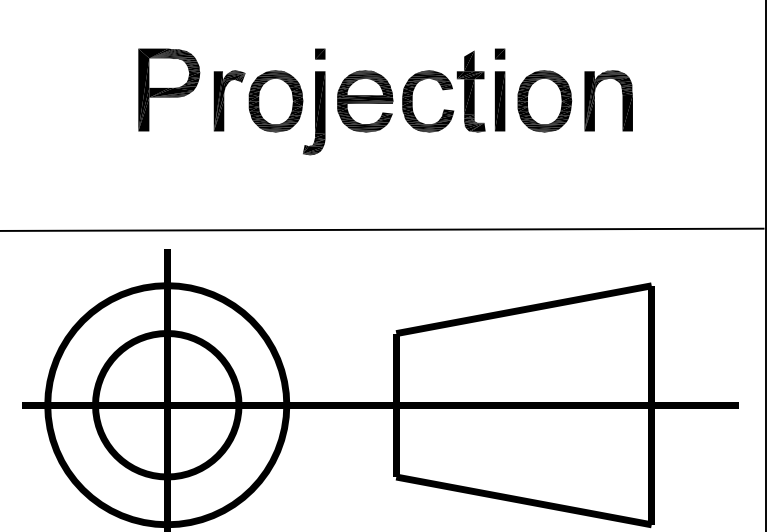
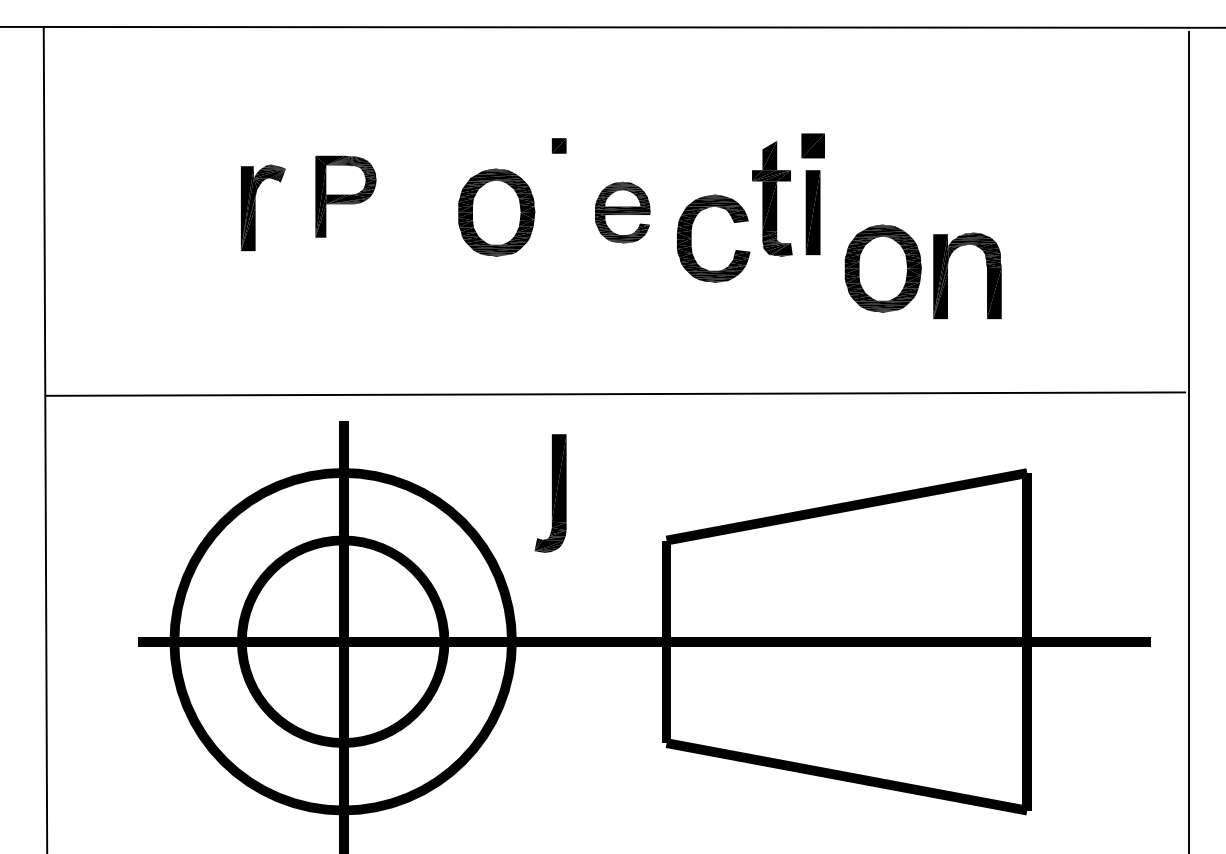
part: (499, 53) -> (812, 145), size x1.6
part: (168, 89) -> (345, 196), size x0.7
part: (224, 100) -> (255, 207), moved
part: (594, 100) -> (947, 275), moved
part: (365, 101) -> (622, 212), size x0.7
part: (412, 101) -> (691, 238), moved
part: (544, 101) -> (882, 268), moved
part: (314, 113) -> (550, 493), moved

